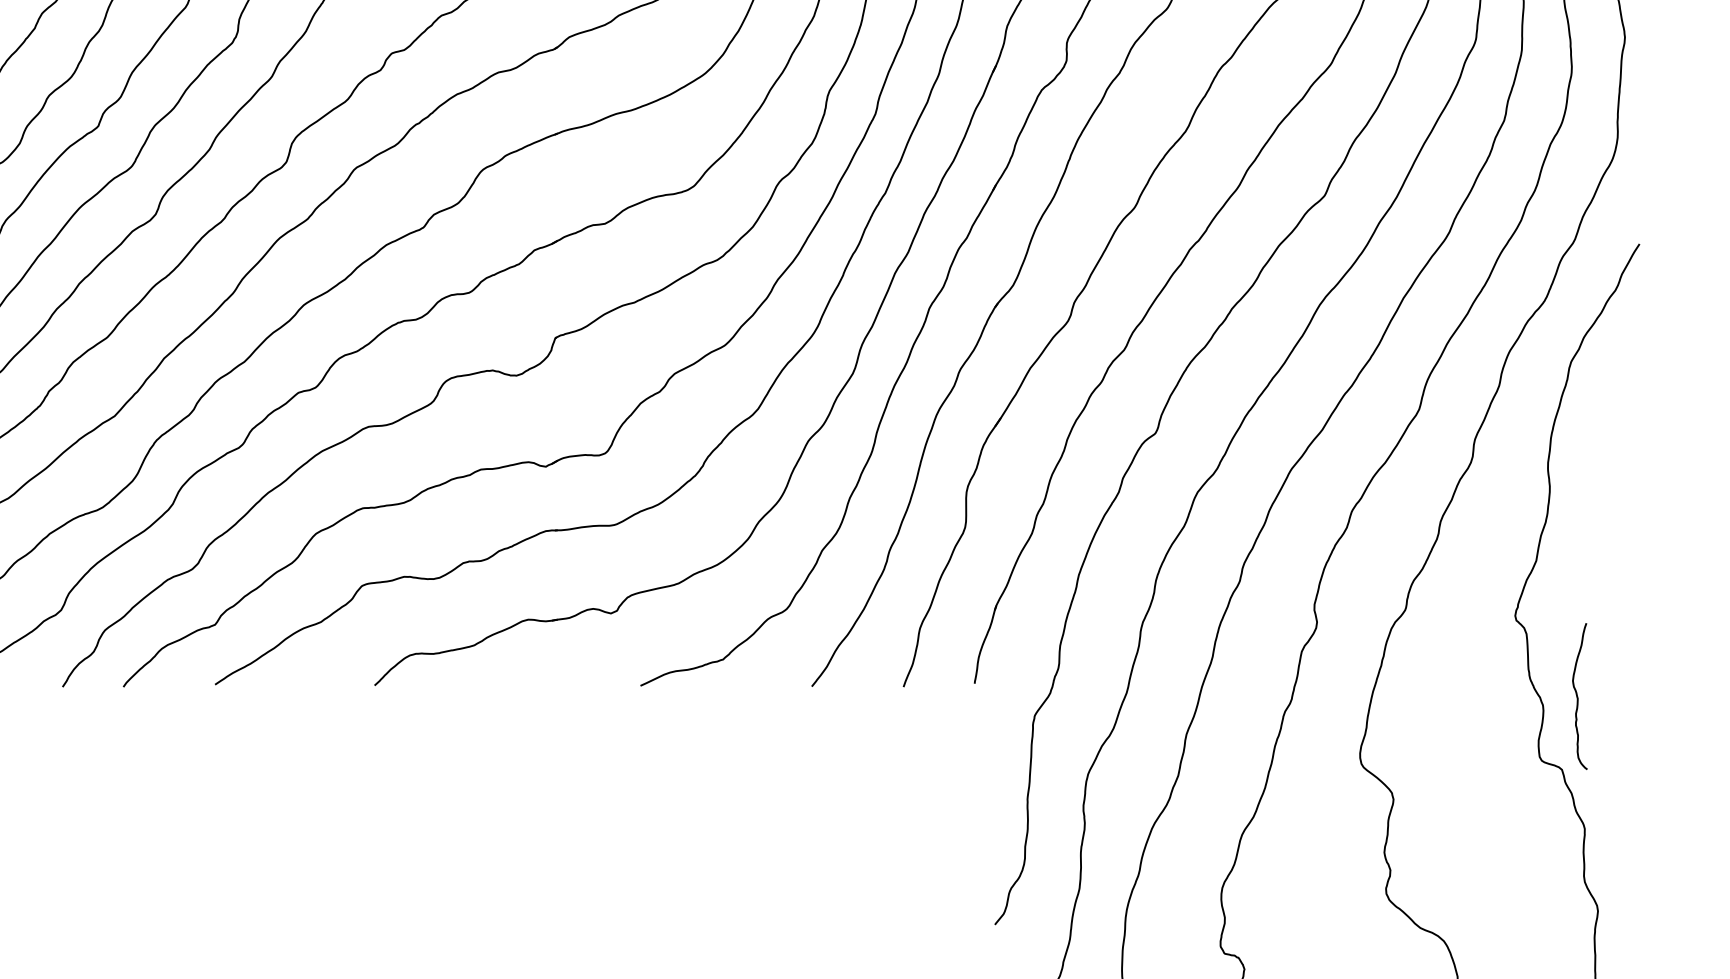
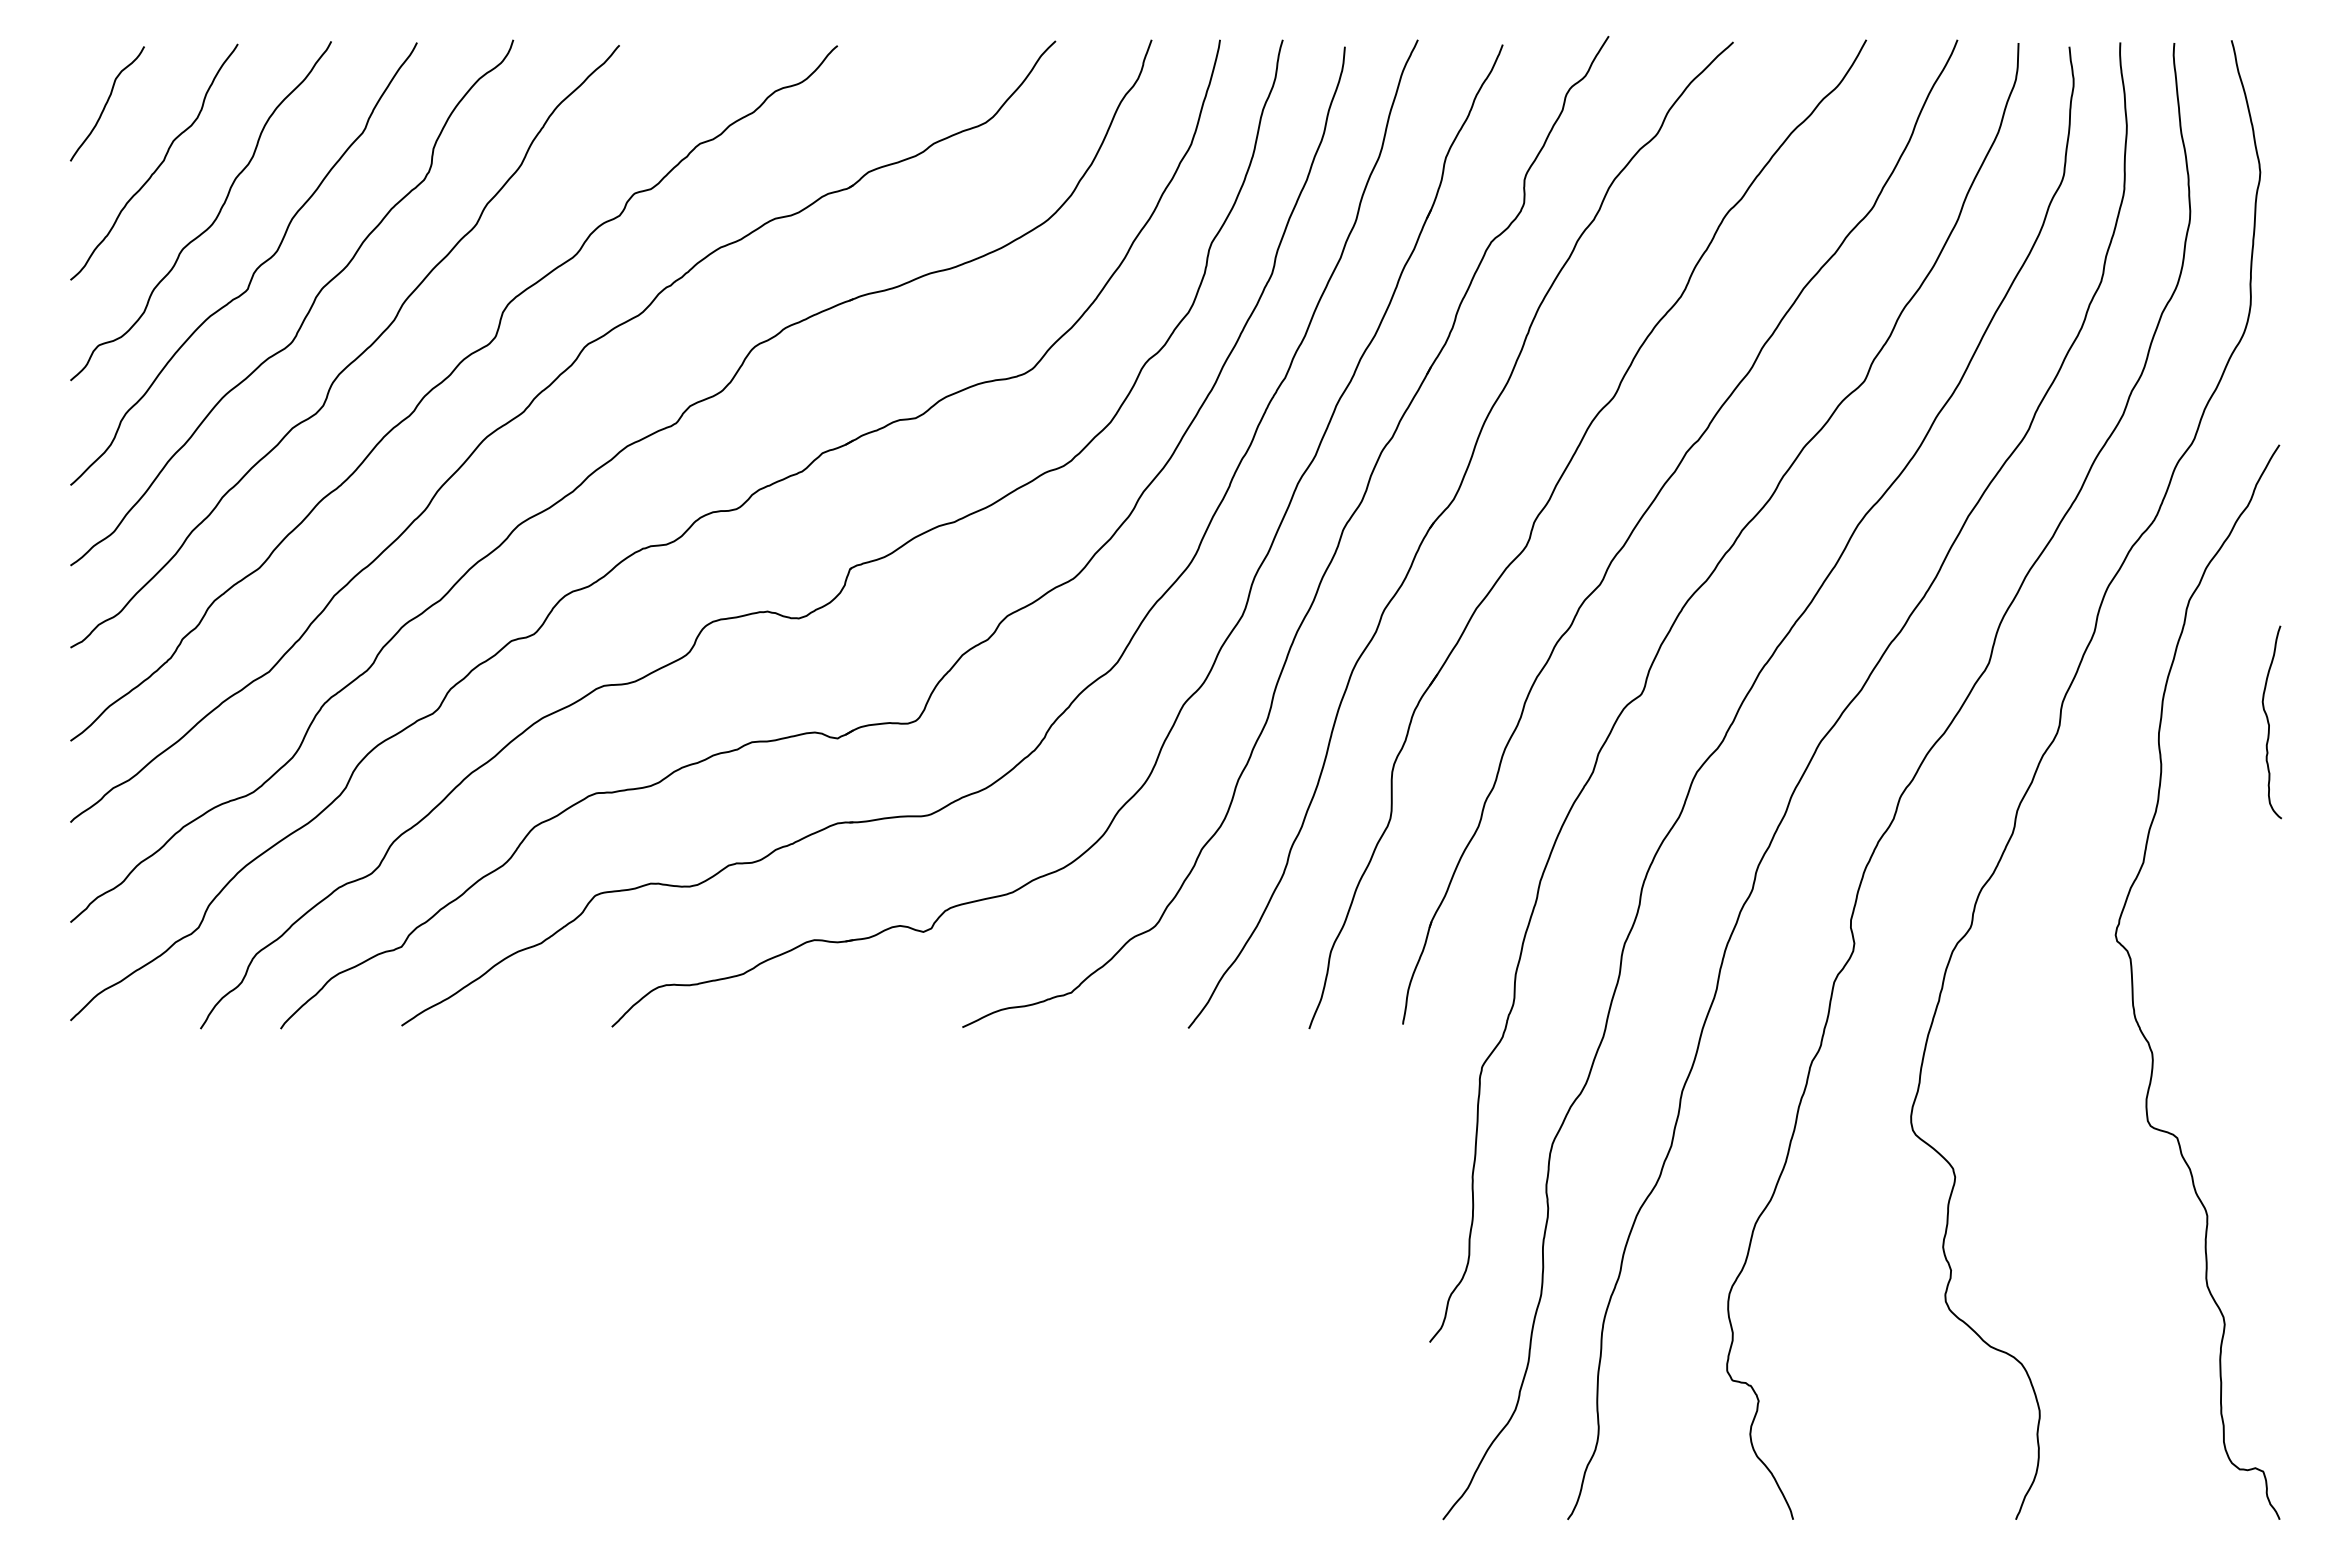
curve: (1578, 696) -> (2269, 722), moved

